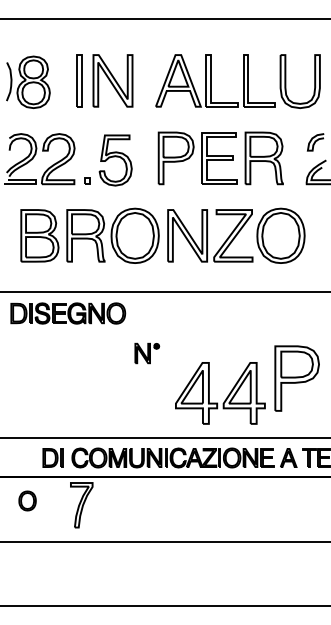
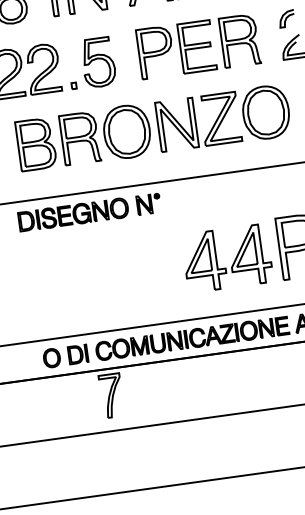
part: (147, 353) -> (149, 204), moved
part: (225, 398) -> (232, 262), moved
part: (27, 500) -> (51, 357), moved

